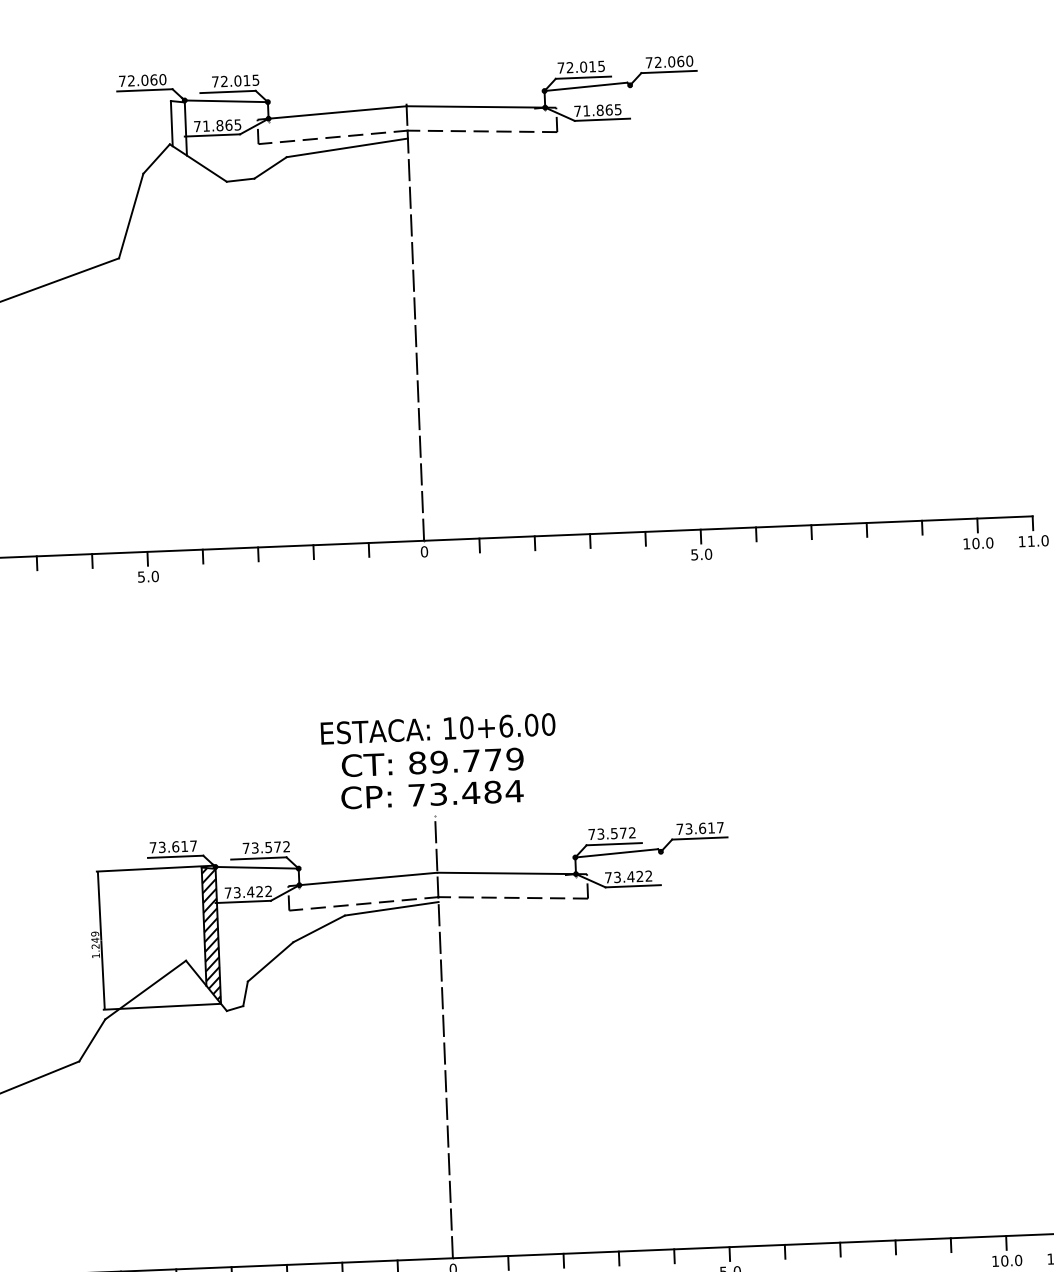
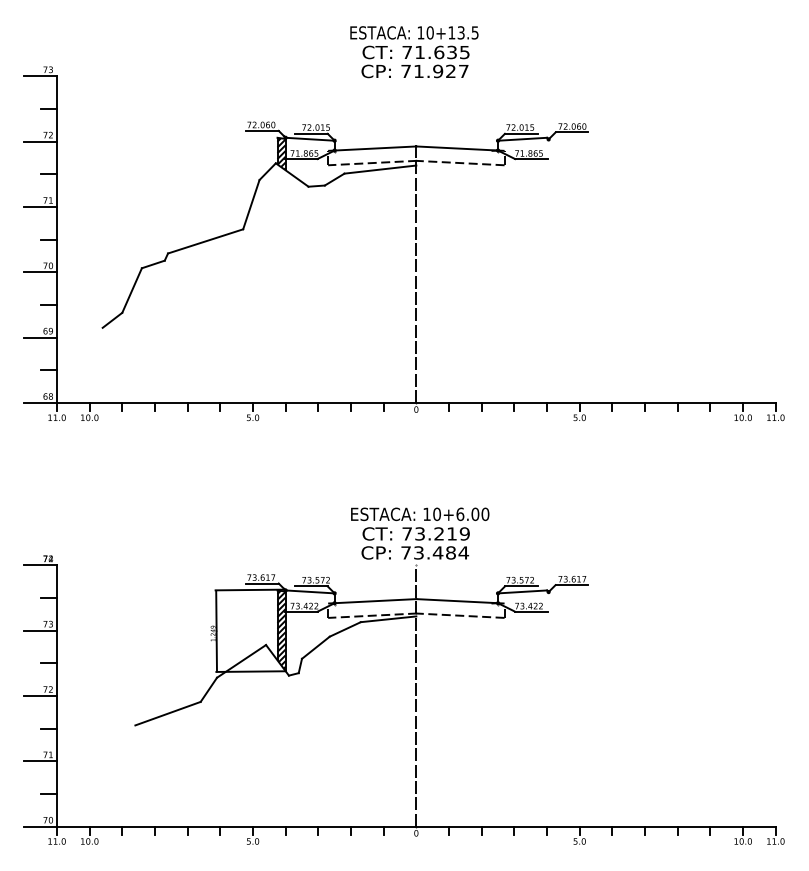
hatch: (178, 127) -> (281, 153), added
text: (455, 760) -> (429, 533), 89.779 -> 73.219

